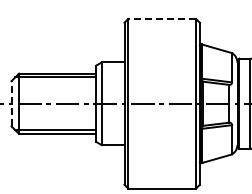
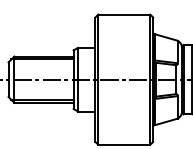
line: (162, 19) -> (124, 14), dashed -> solid
line: (11, 103) -> (8, 79), dashed -> solid

